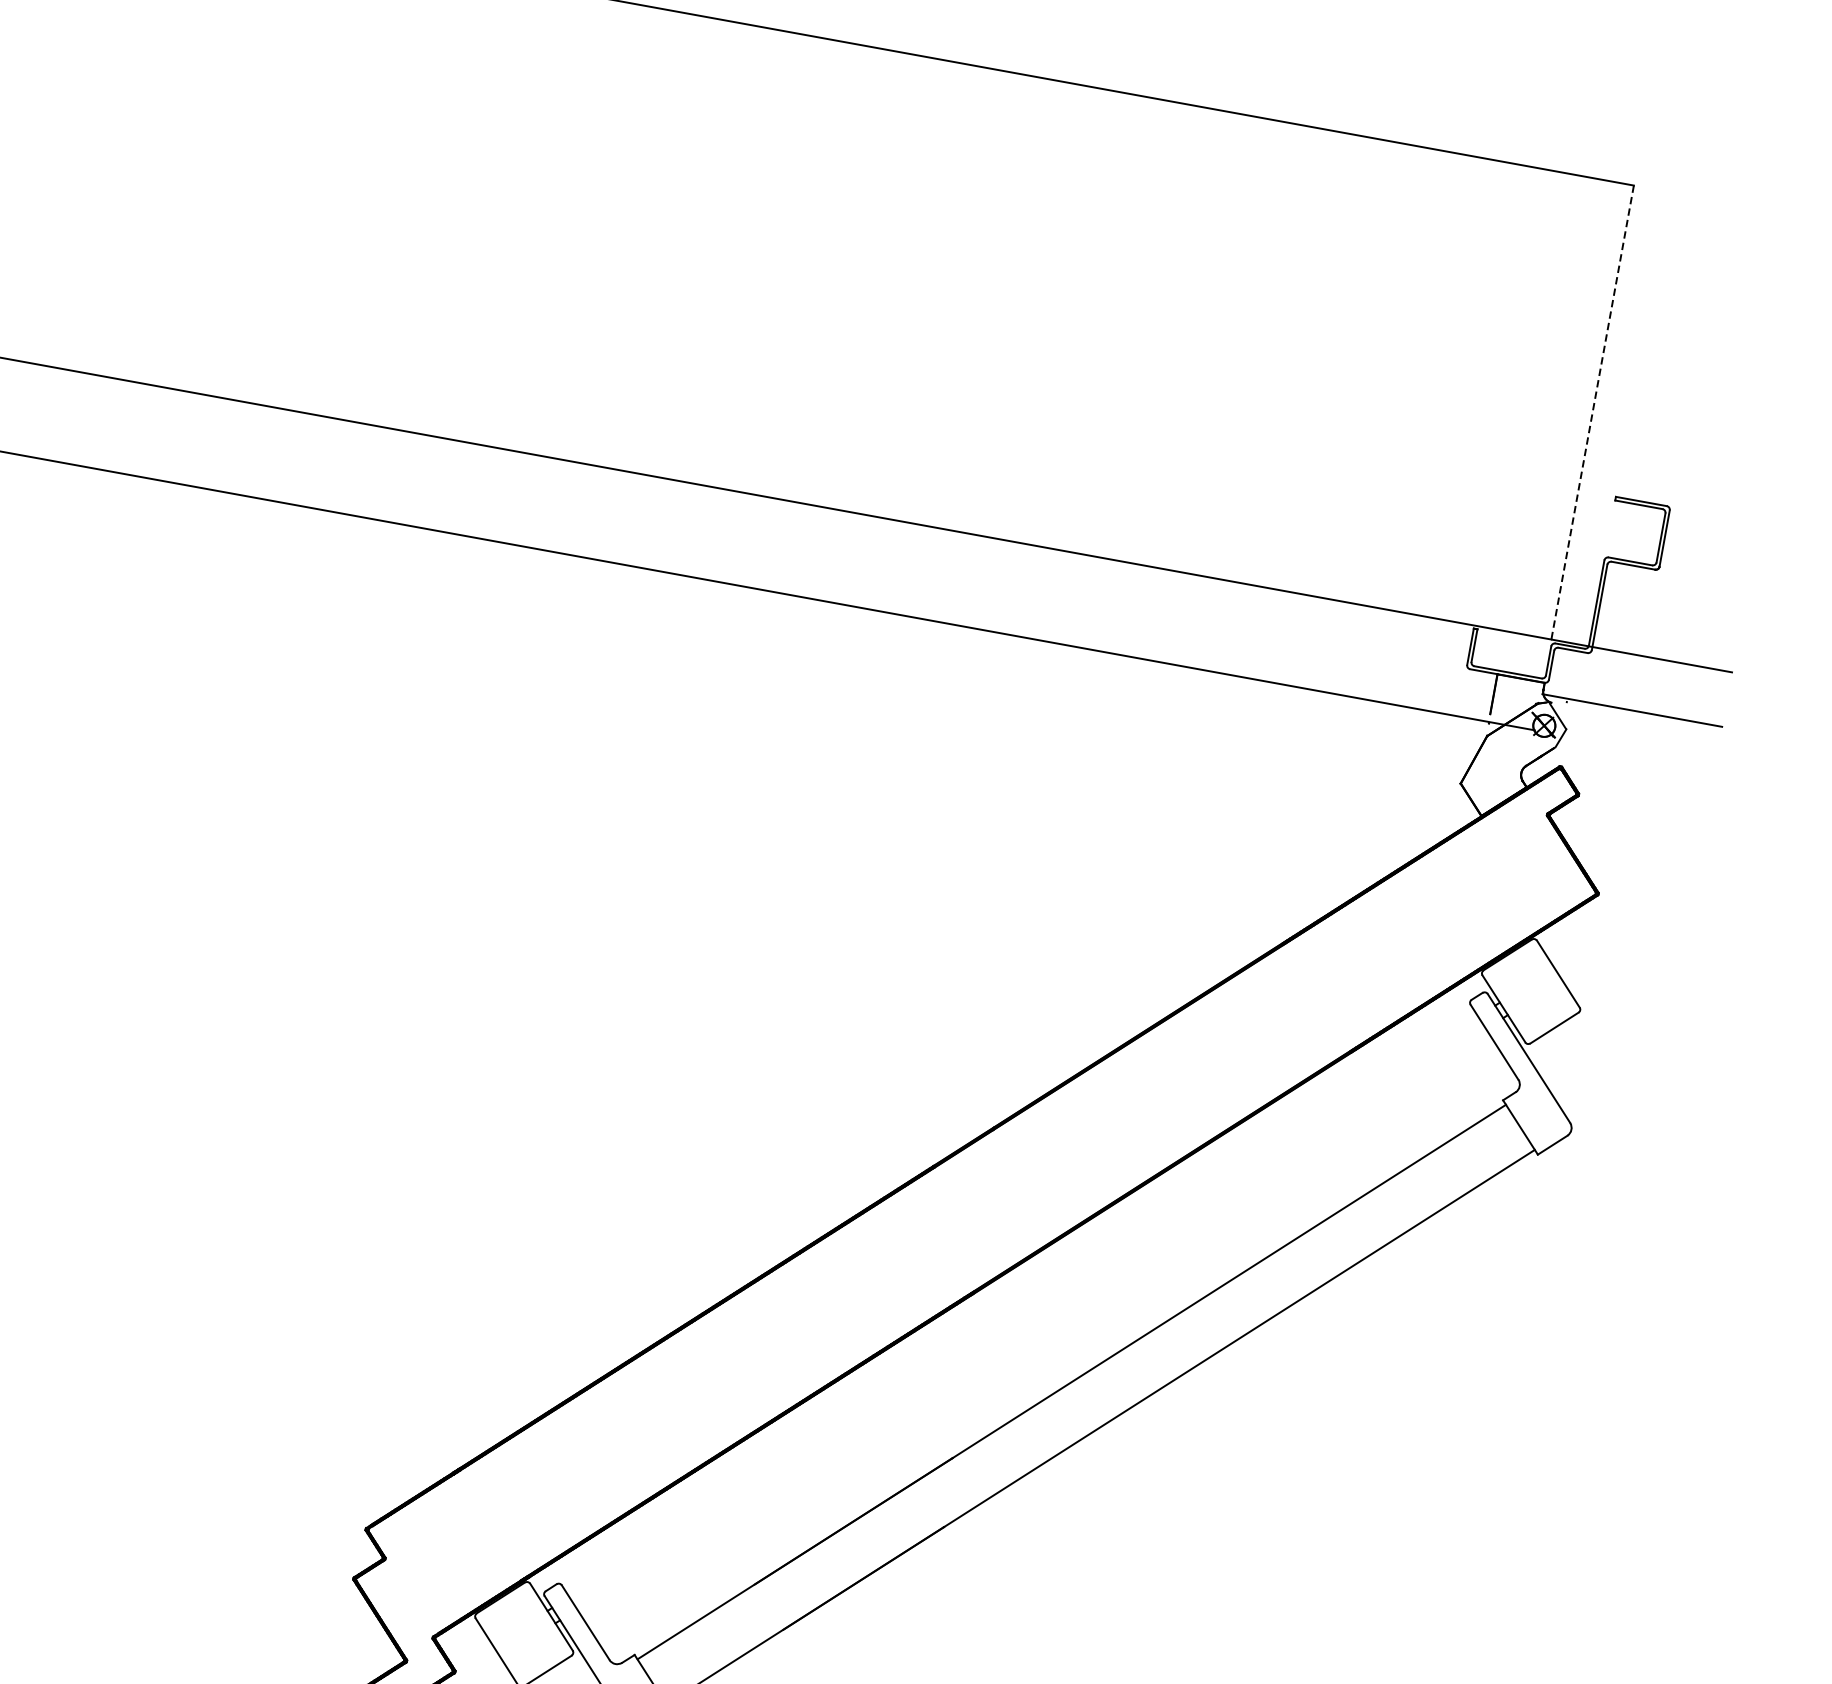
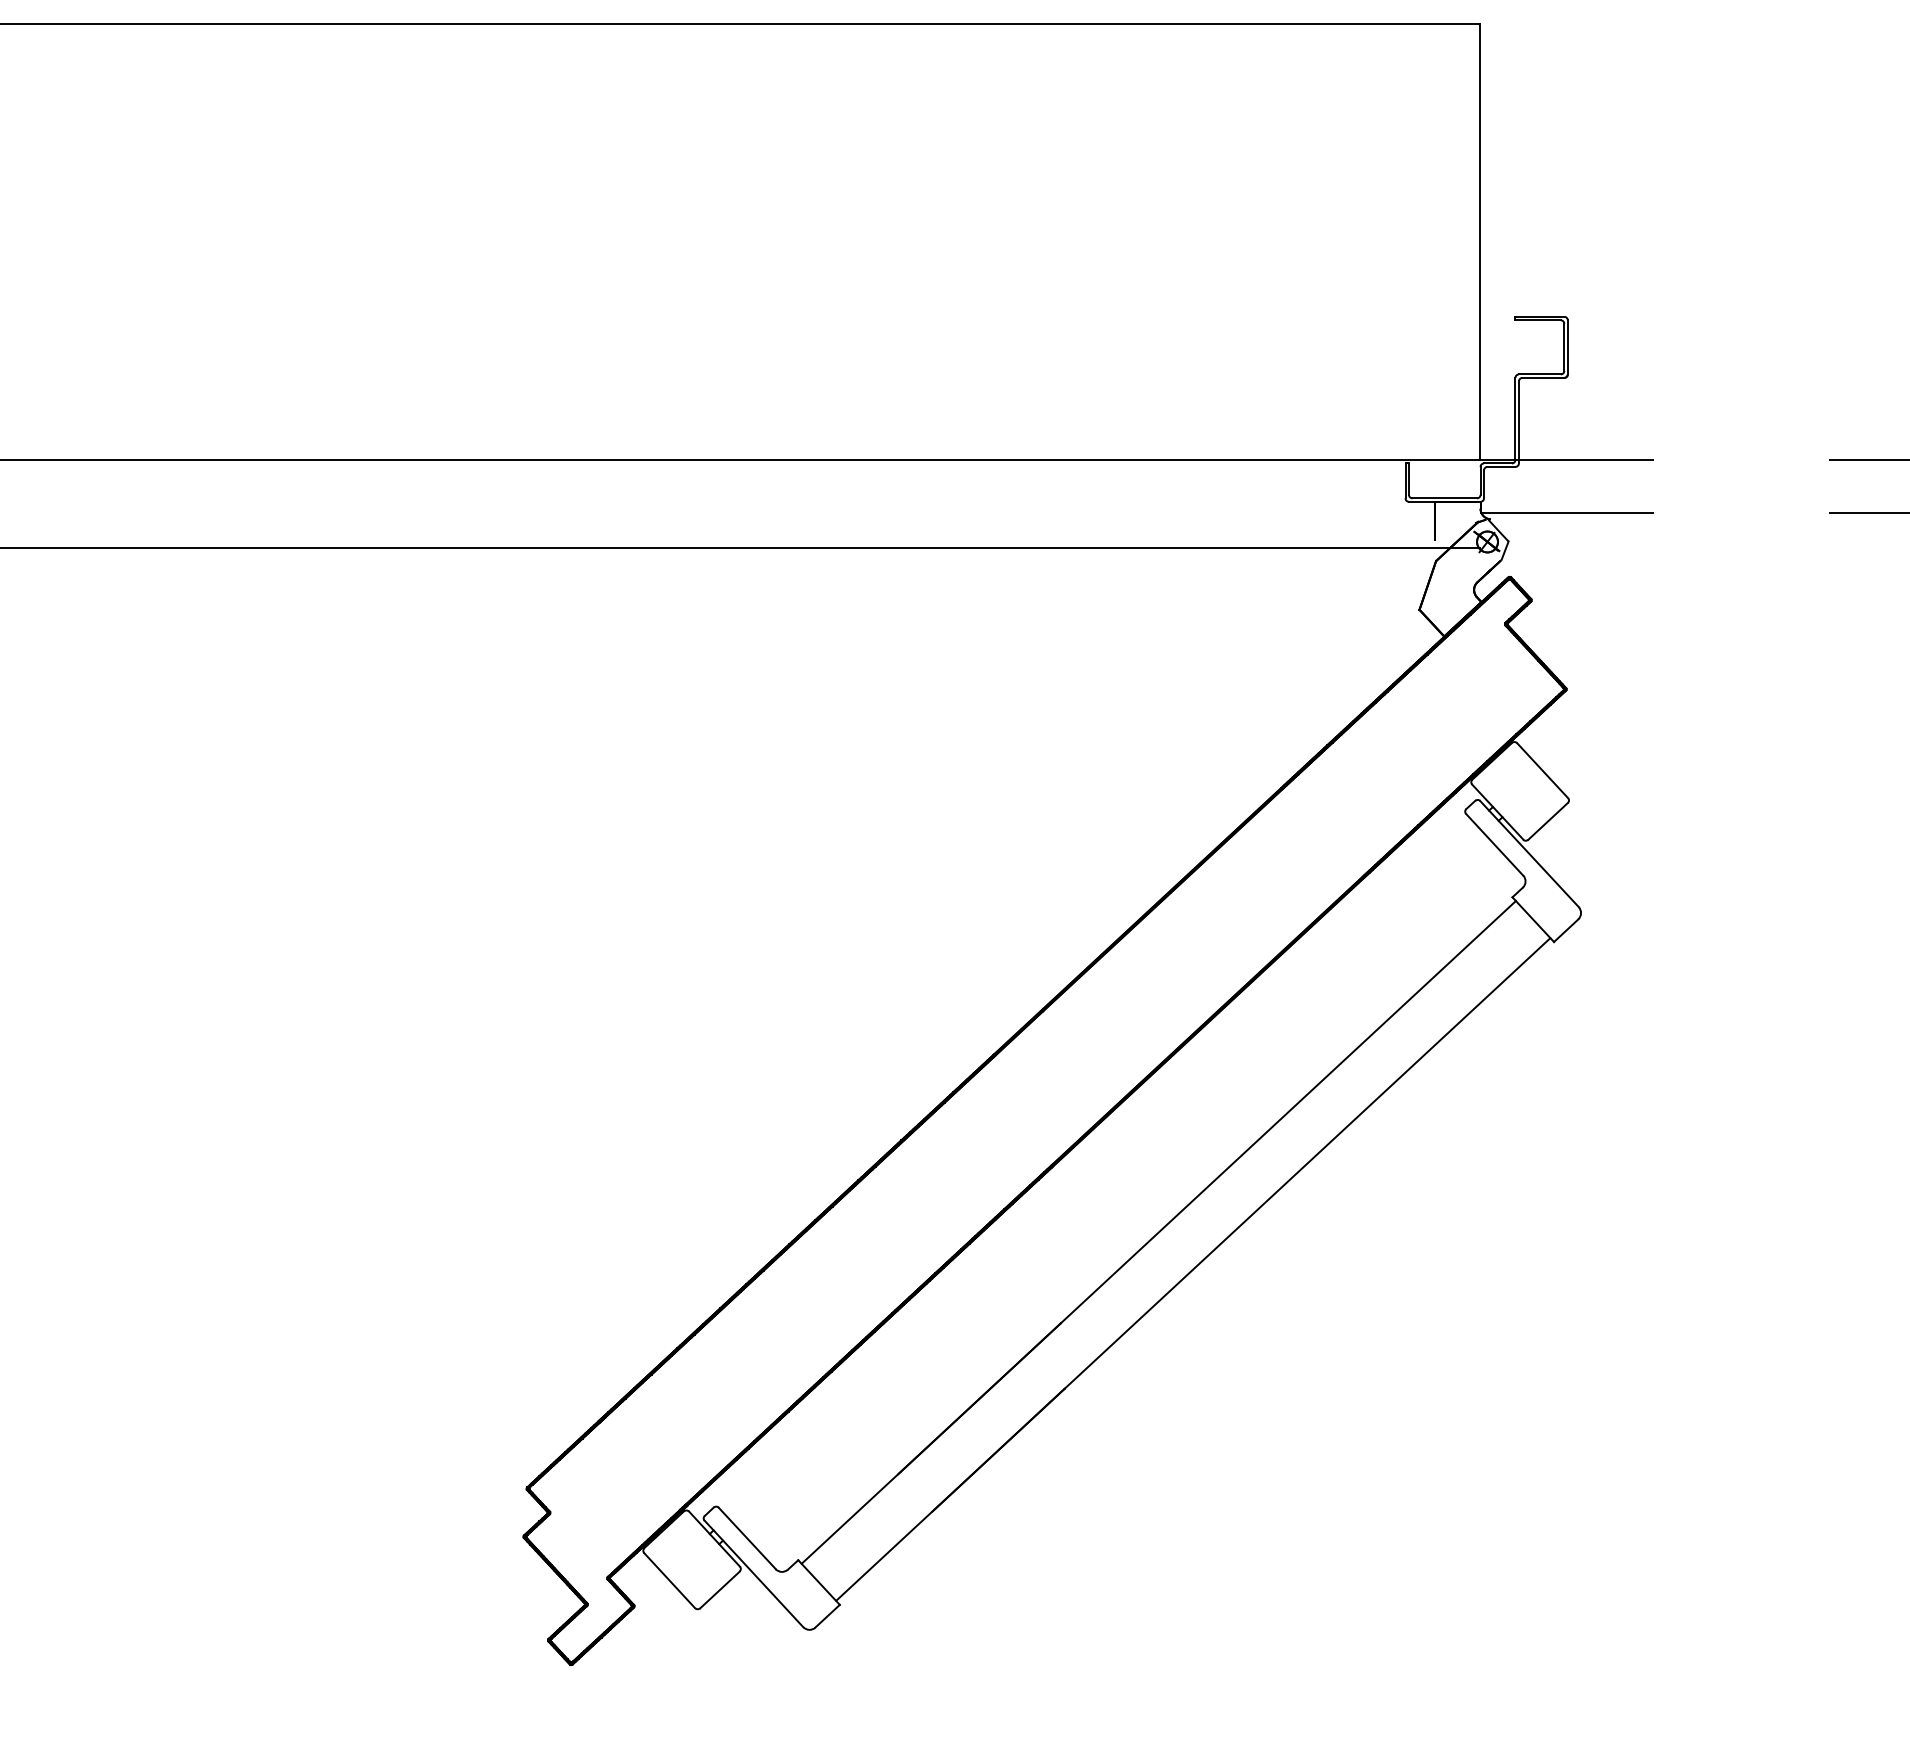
line: (1592, 412) -> (1479, 242), dashed -> solid

